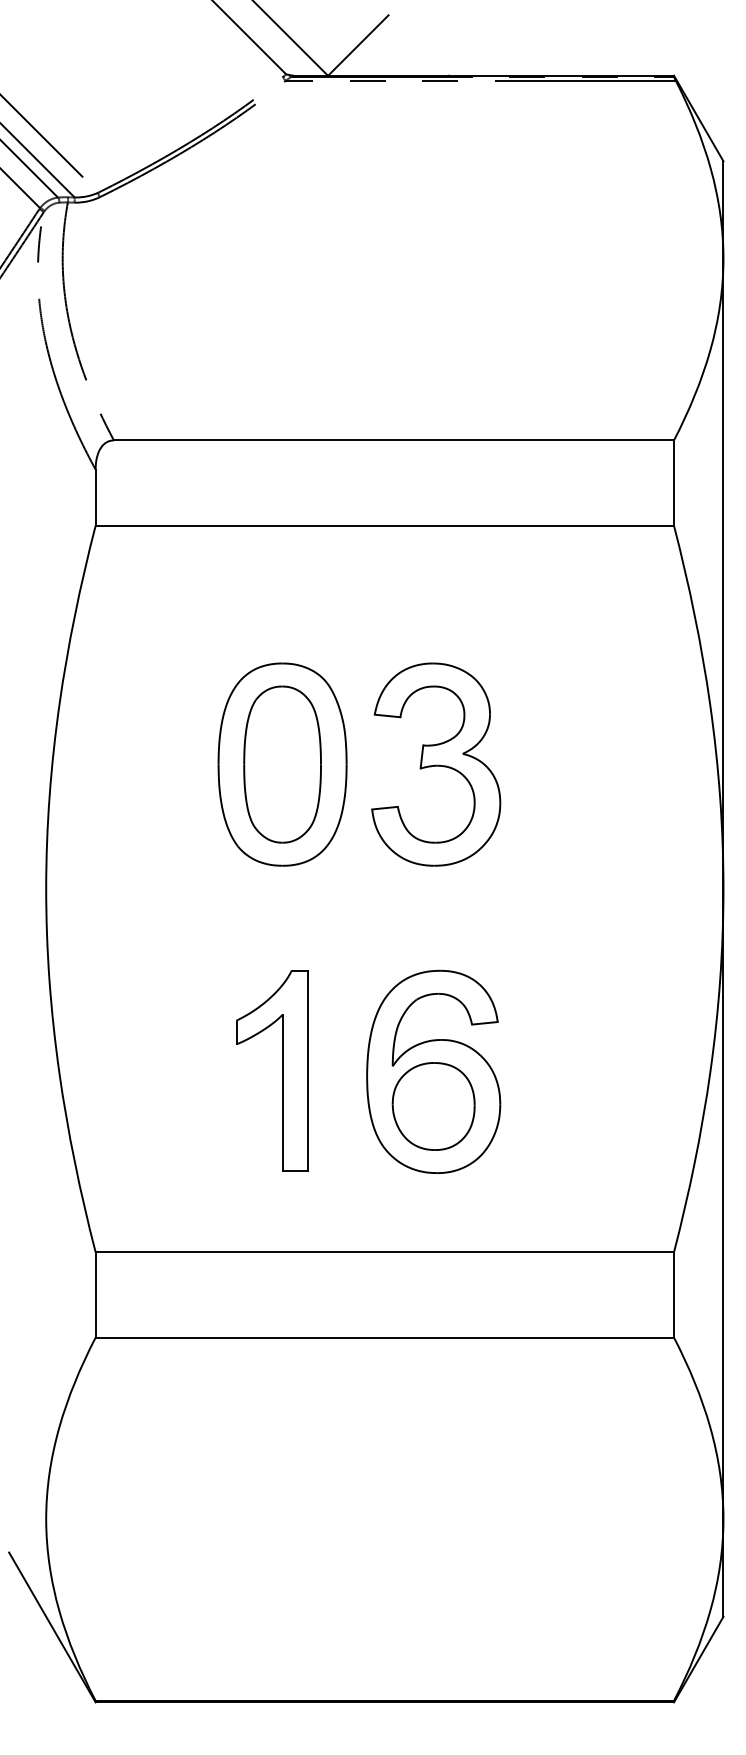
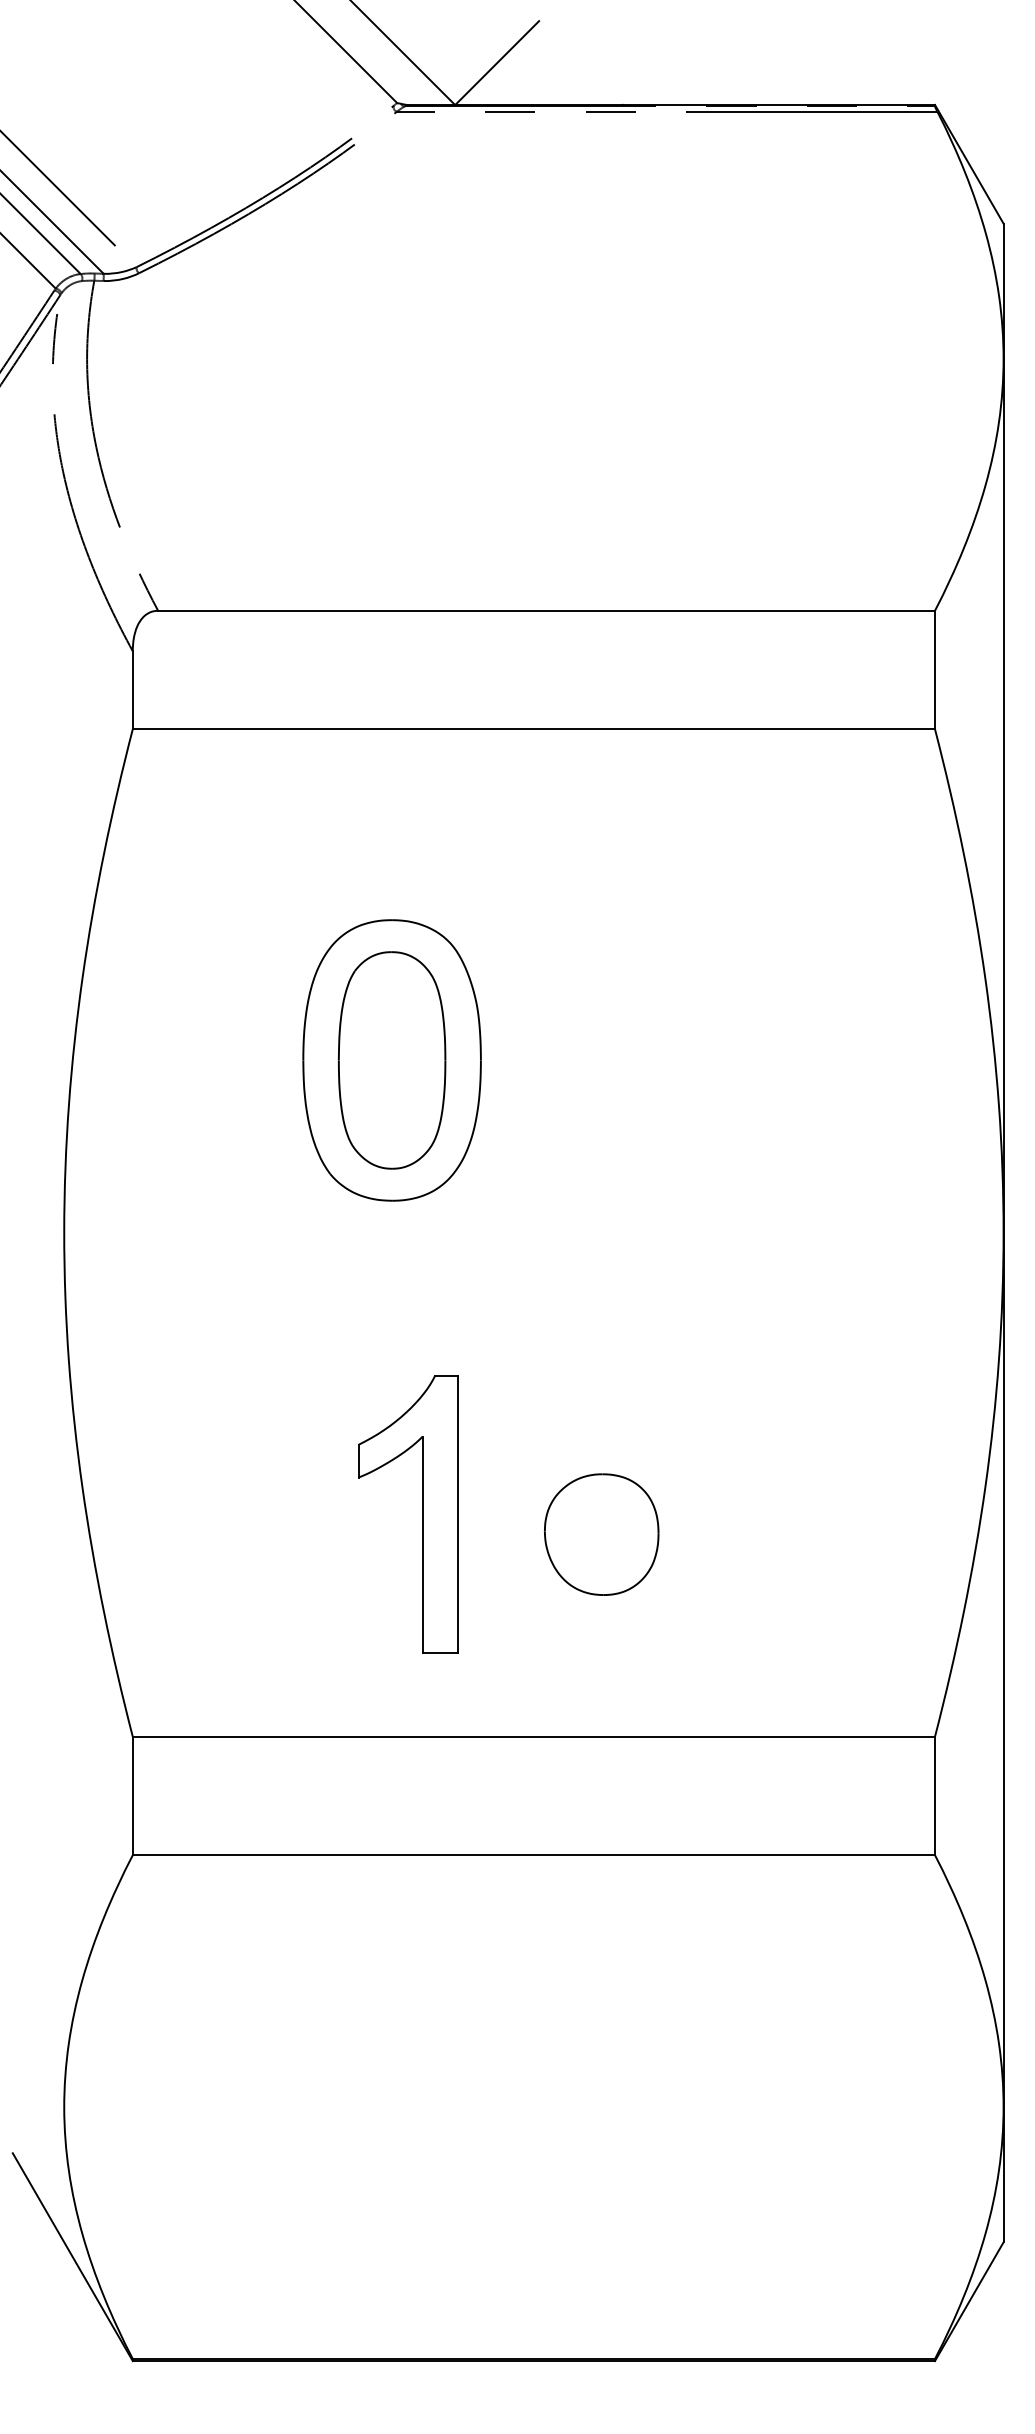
part: (436, 764) -> (605, 1060), removed
part: (282, 1070) -> (422, 1513), moved
part: (433, 1071) -> (601, 1486), removed

